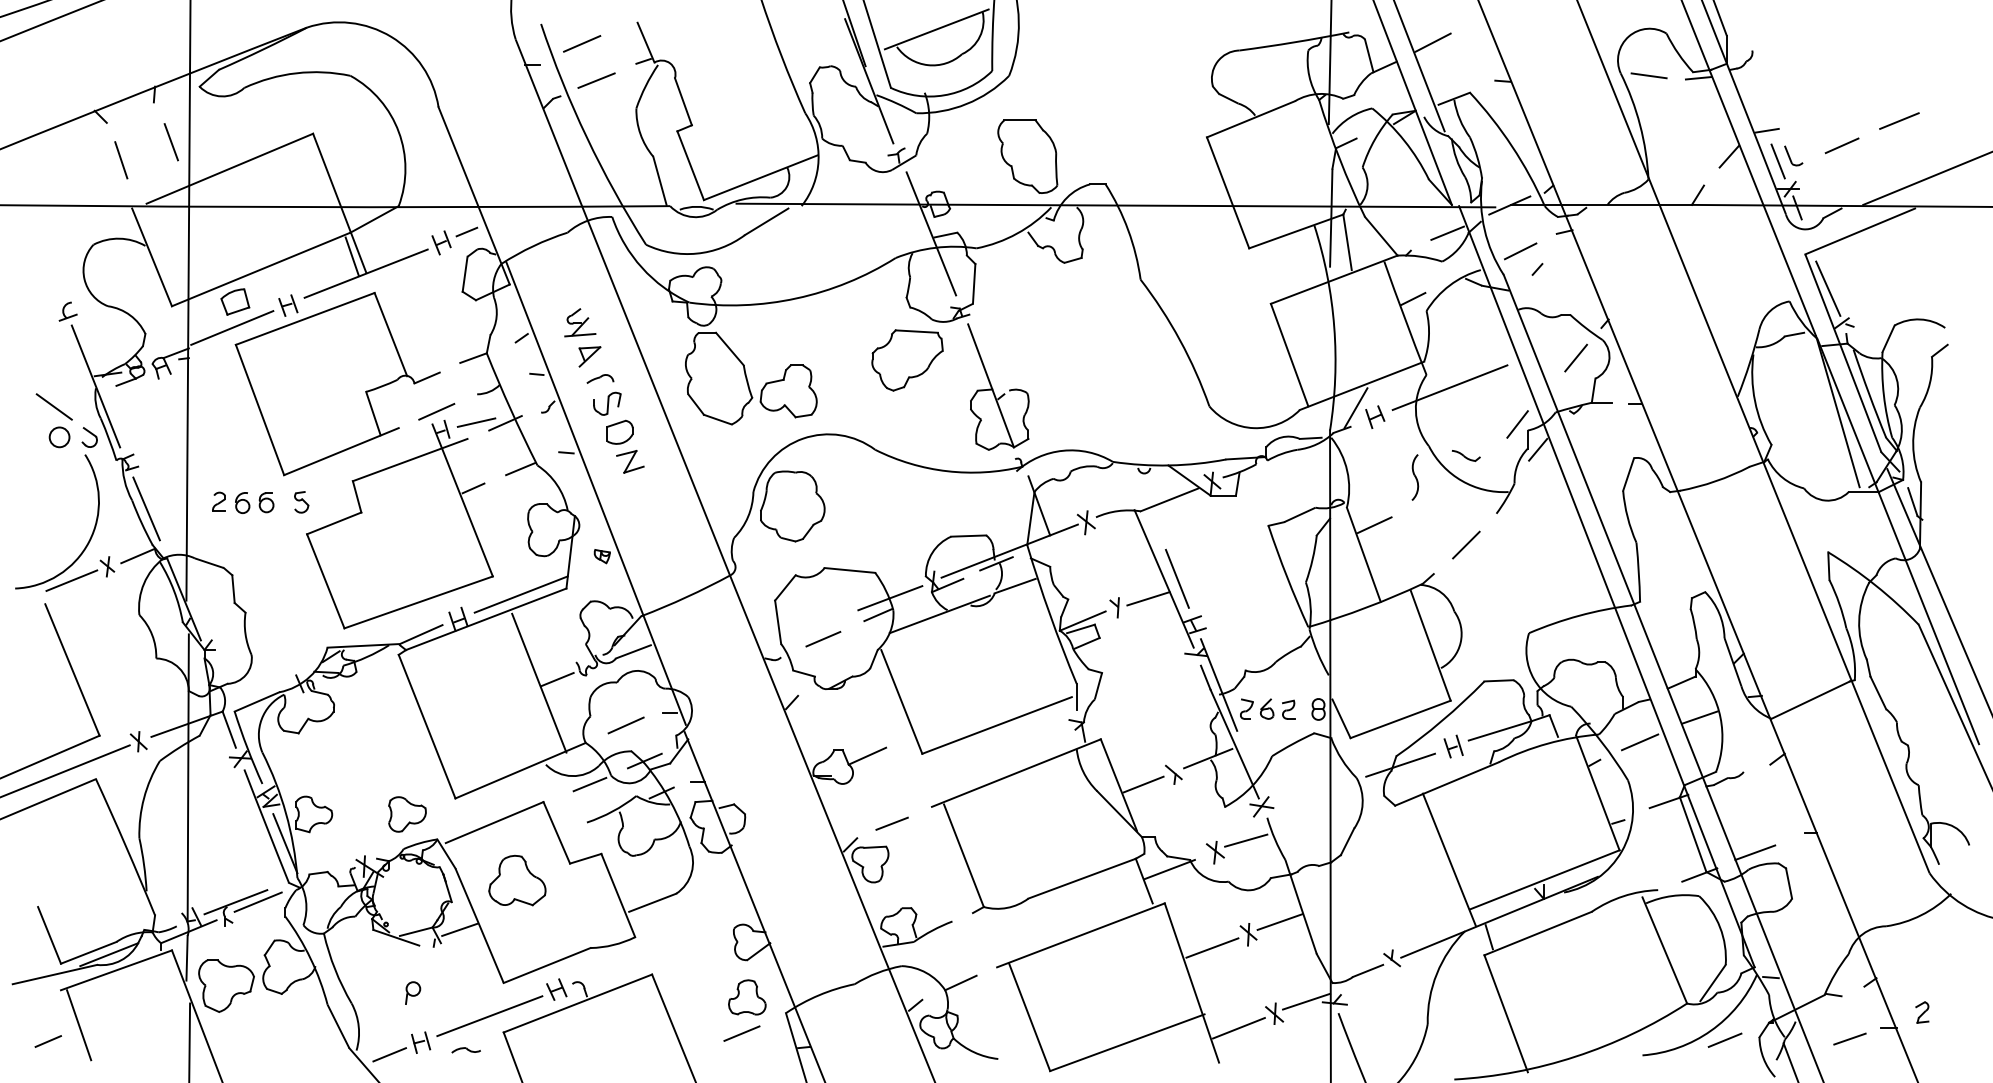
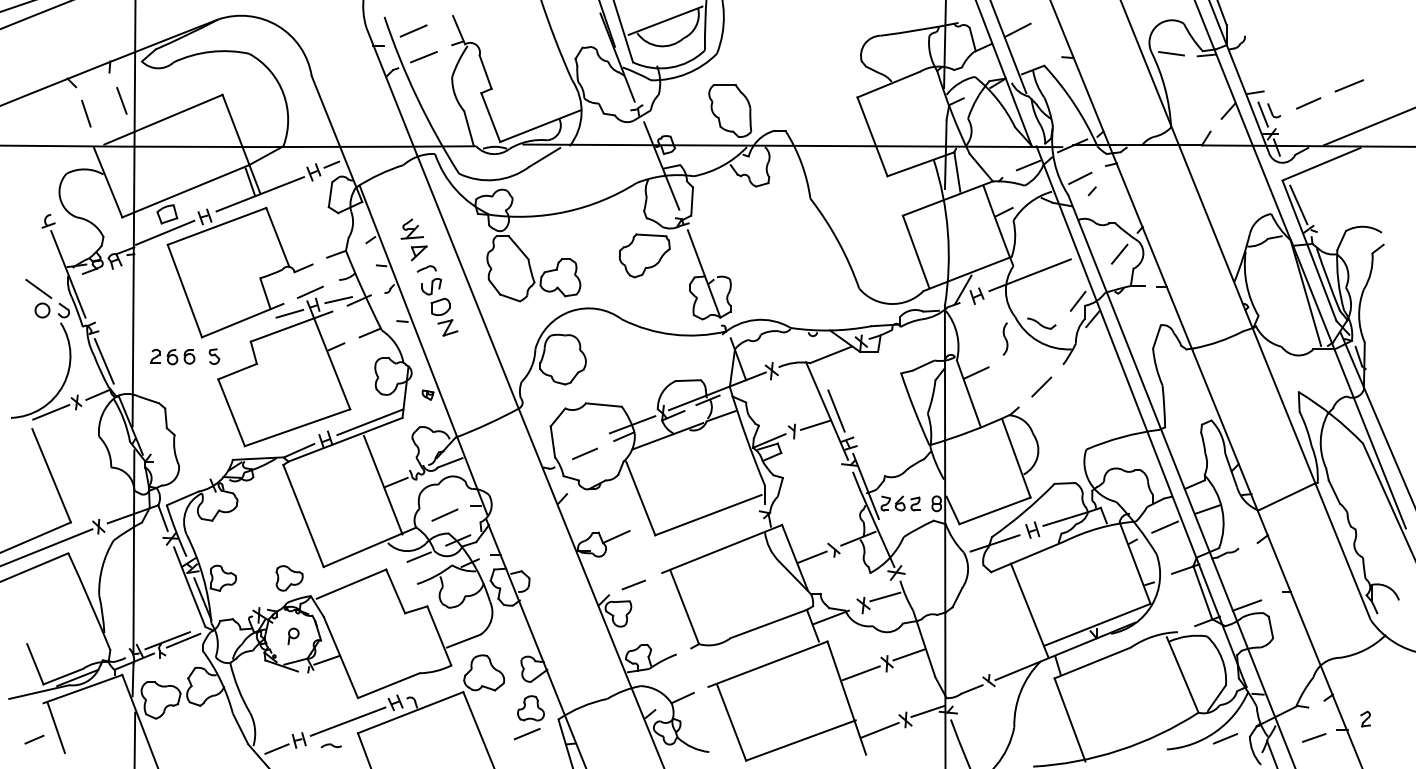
line: (407, 441) -> (289, 313), added
part: (1465, 455) -> (1041, 323), size x1.43
part: (517, 880) -> (484, 672), moved
part: (413, 992) -> (293, 635), moved

